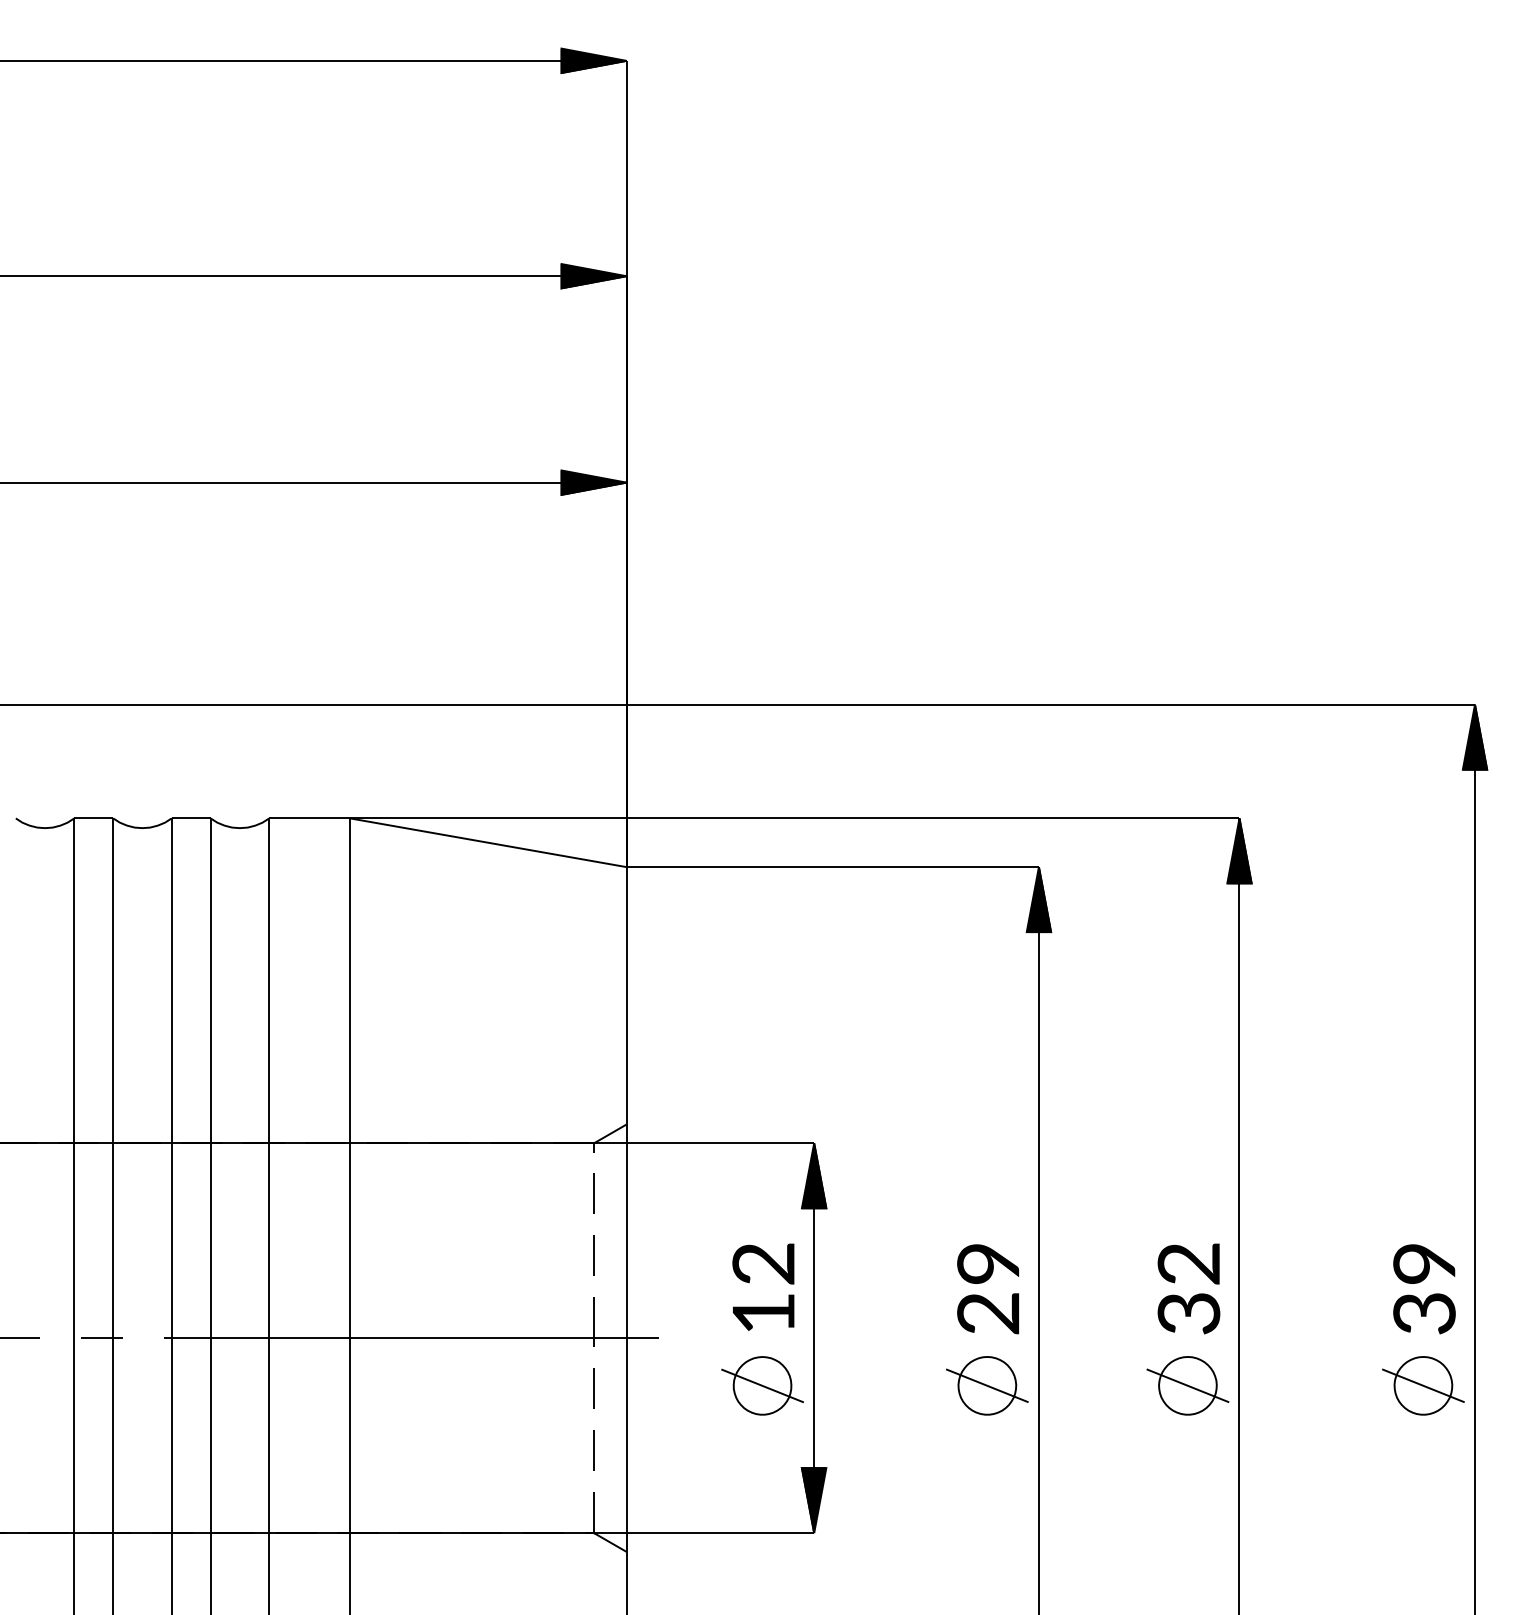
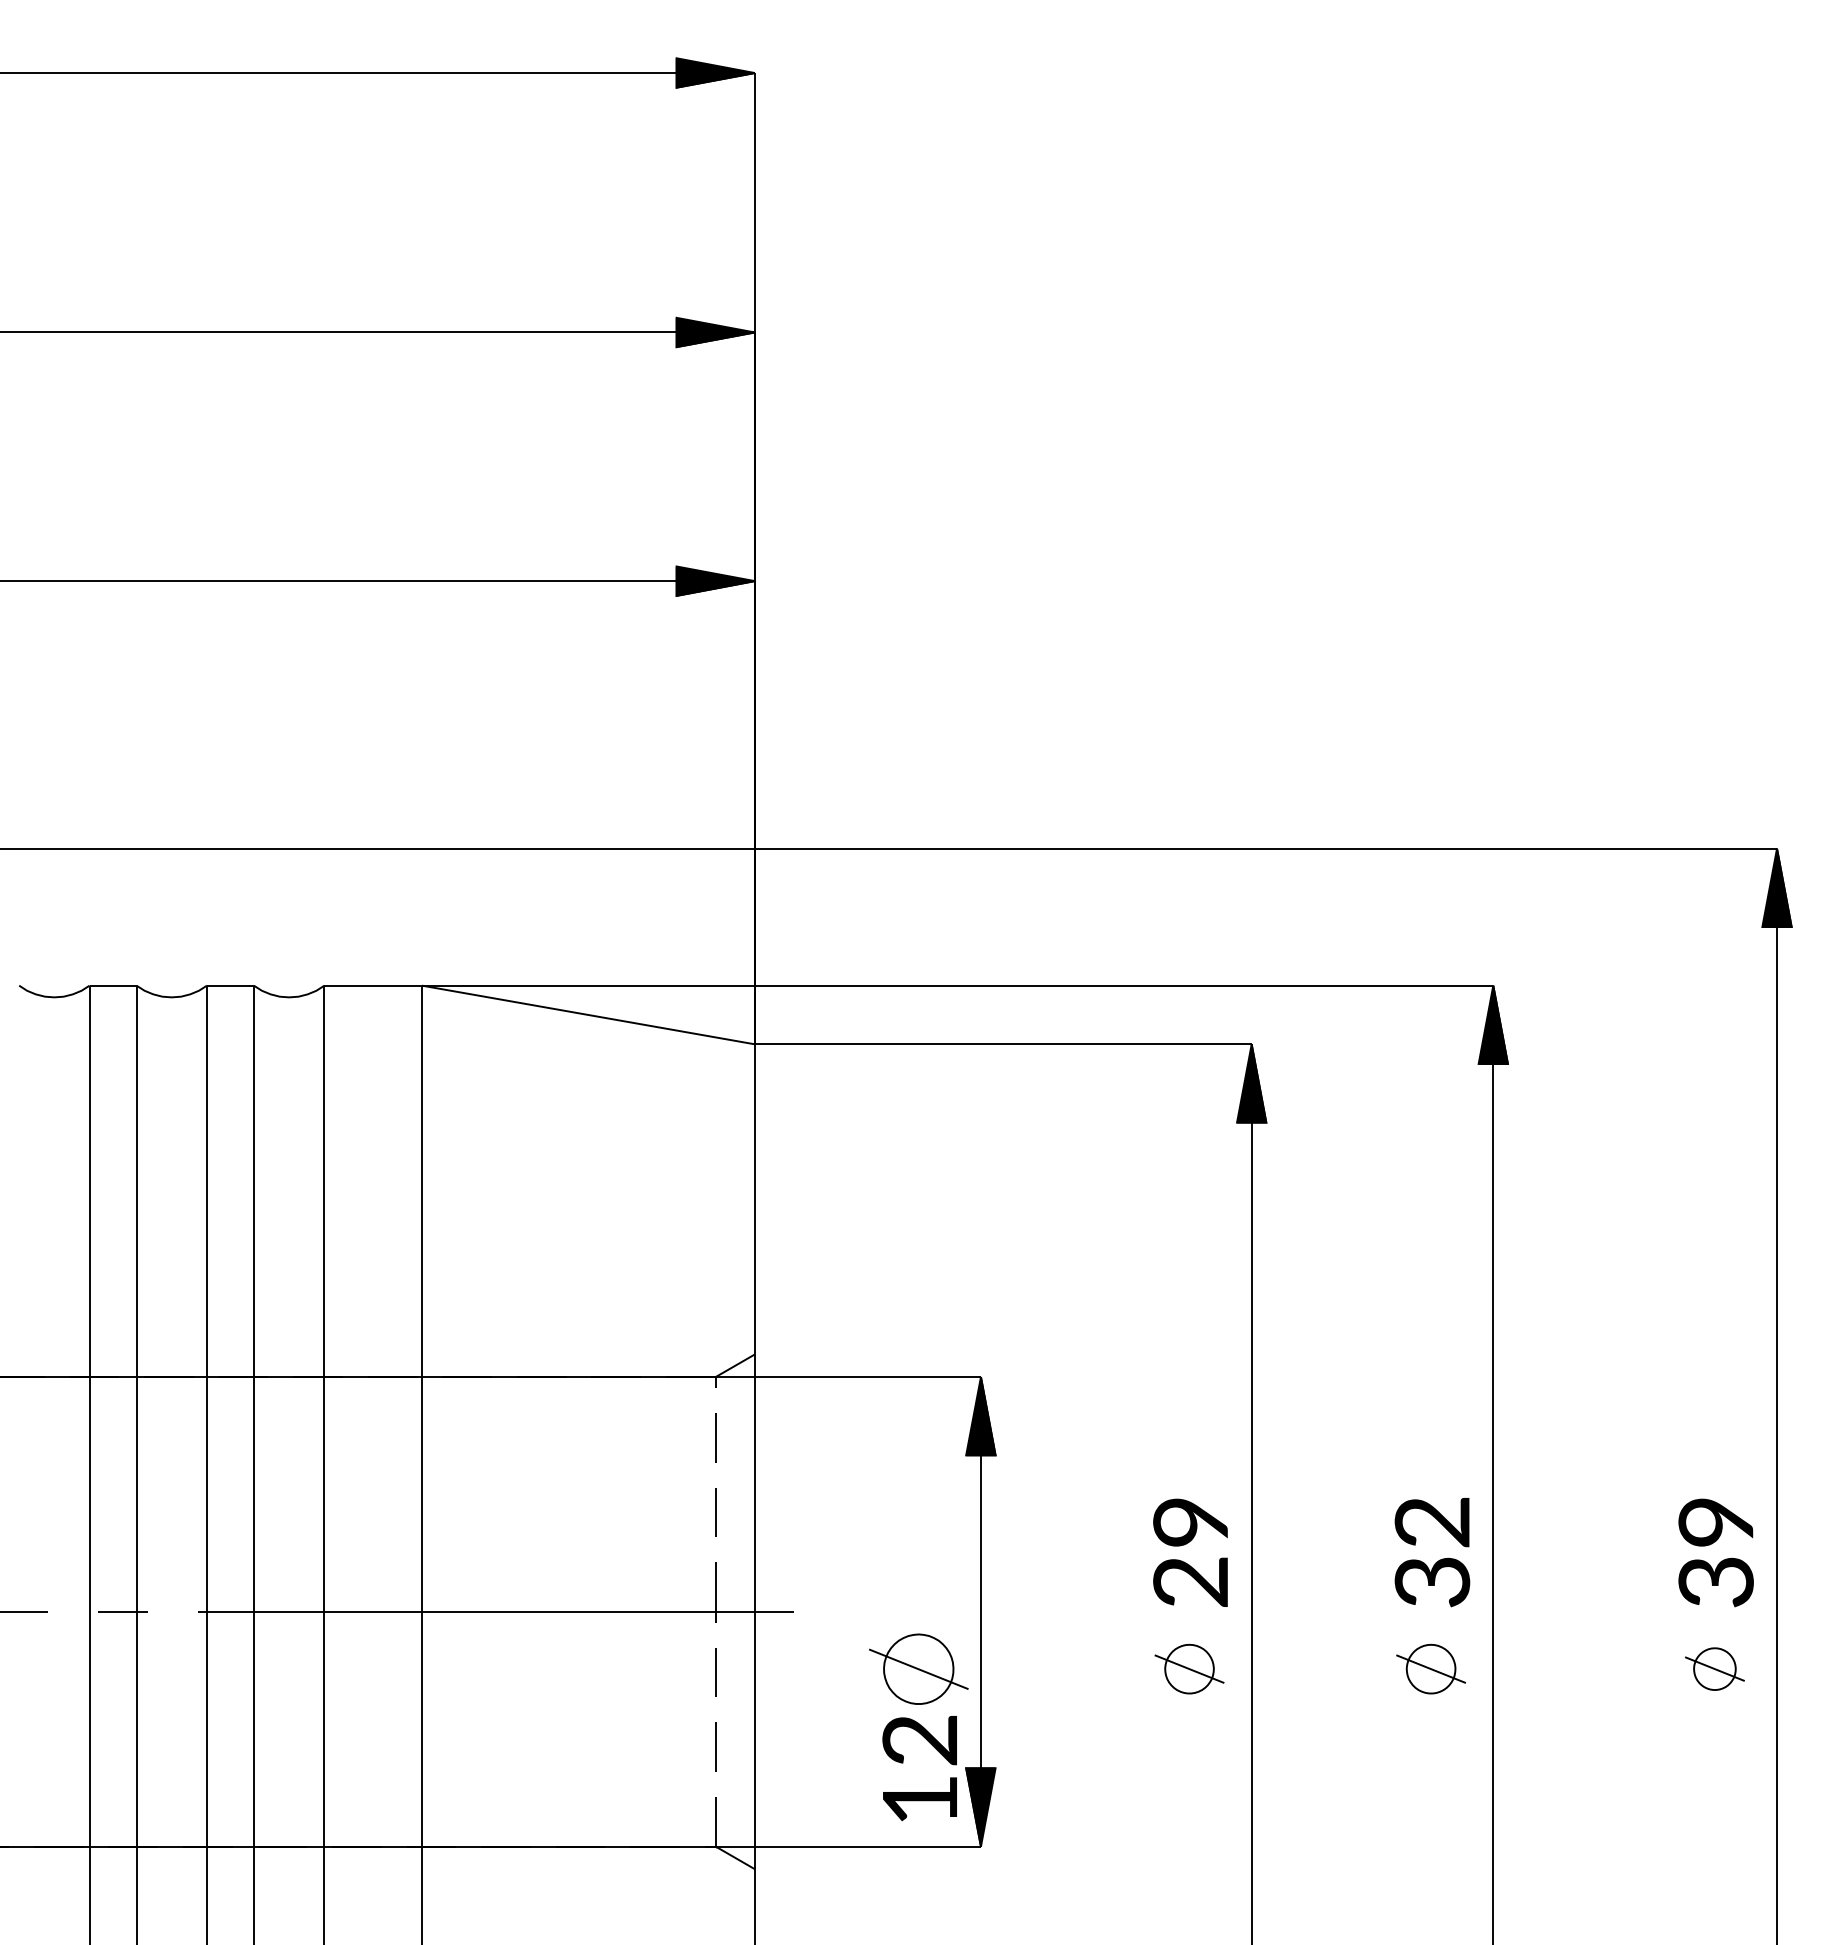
text: (763, 1287) -> (919, 1768), moved
part: (987, 1385) -> (1189, 1668), size x0.7
part: (1187, 1385) -> (1430, 1668), size x0.7
part: (1423, 1385) -> (1714, 1668), size x0.6

